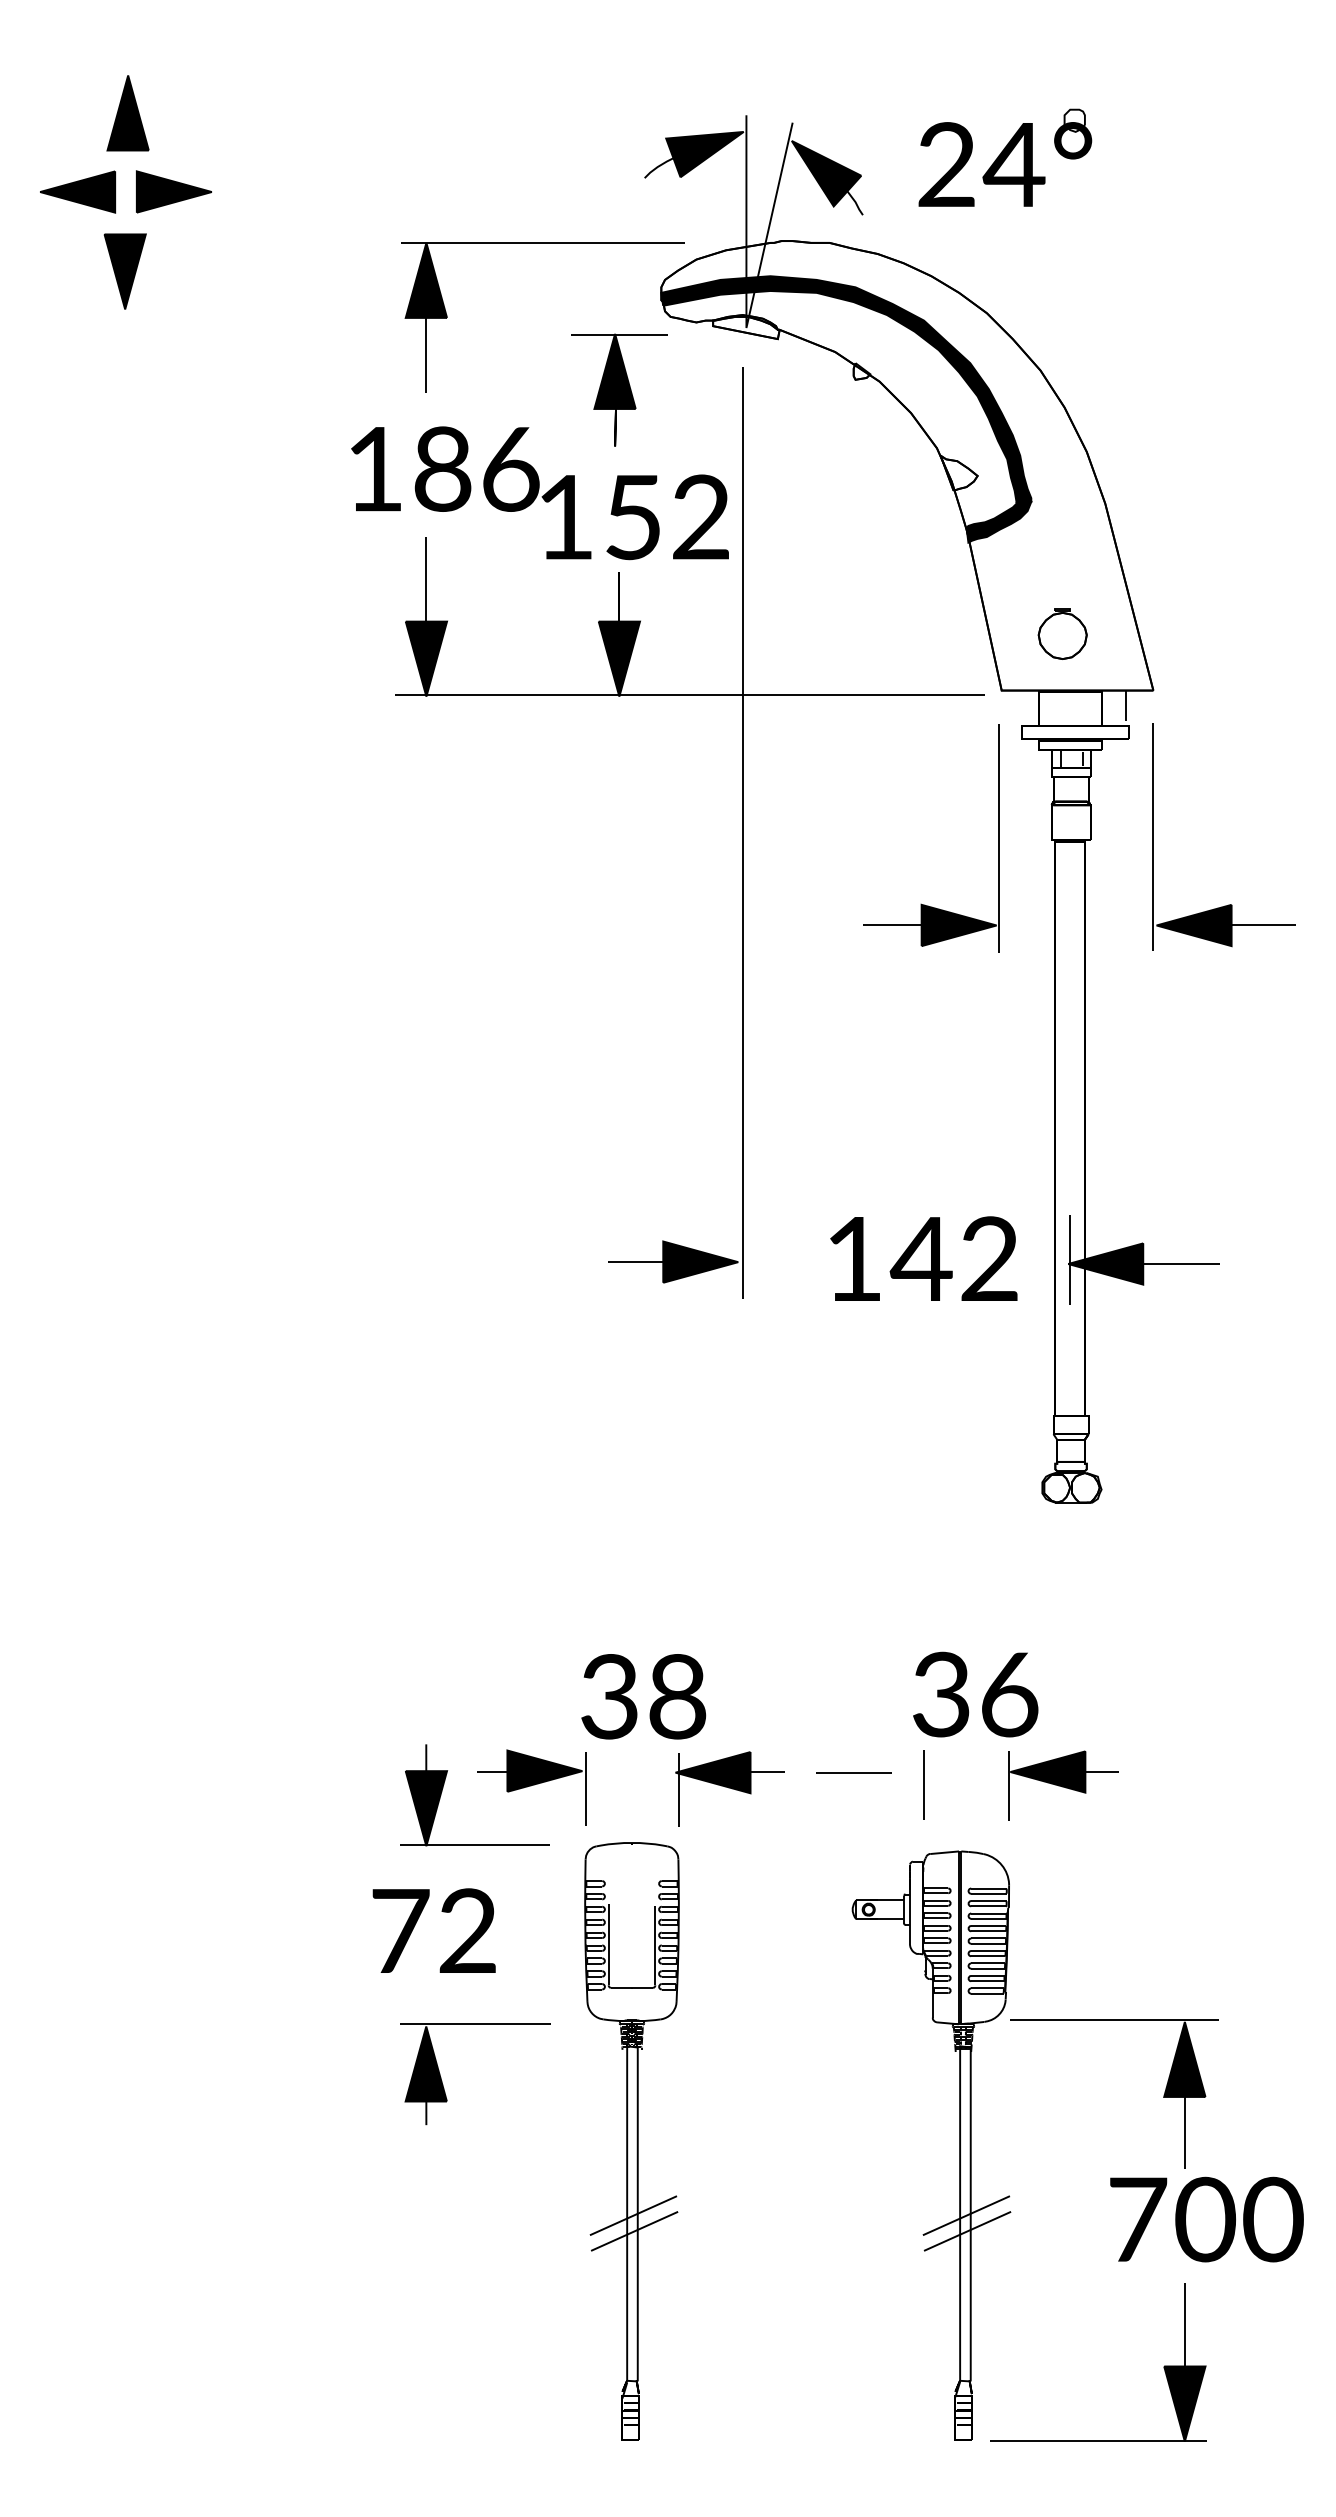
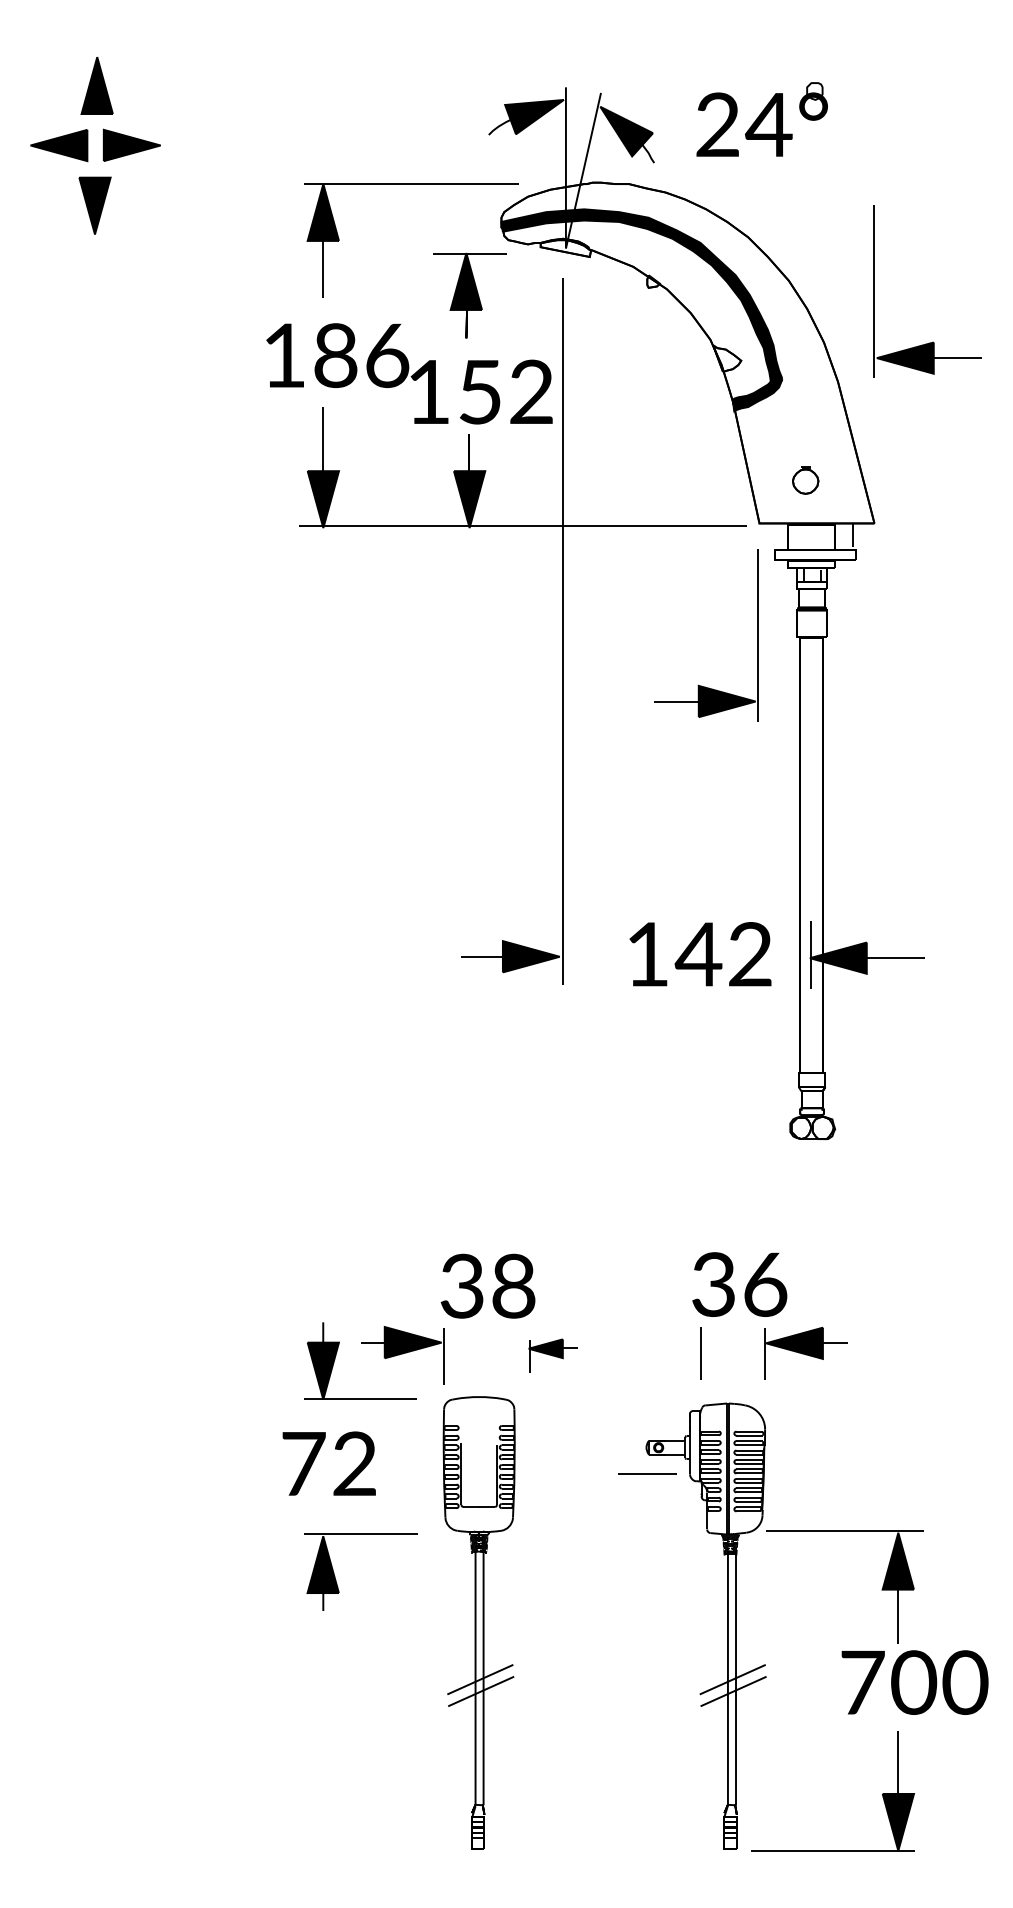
part: (1062, 633) -> (805, 480), size x0.7
part: (1228, 904) -> (931, 342), moved
line: (853, 1772) -> (647, 1474), moved
part: (729, 1788) -> (553, 1355), size x0.6

